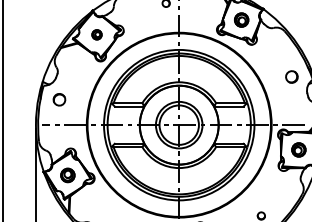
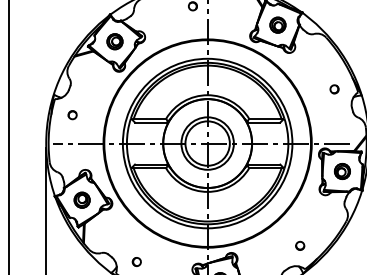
part: (96, 34) -> (114, 41), size x1.43
part: (291, 77) -> (334, 89), size x0.62
part: (59, 100) -> (72, 115), size x0.62

